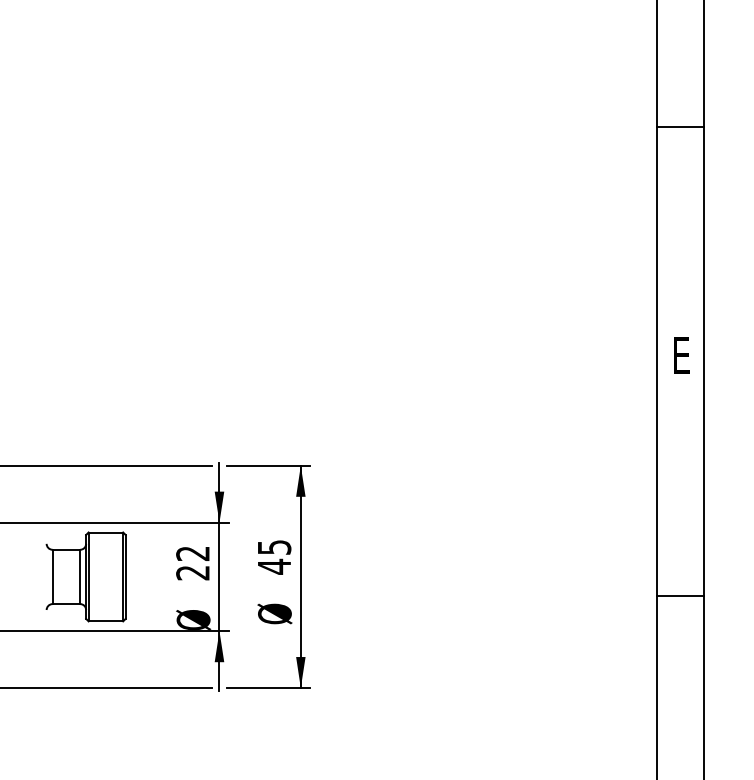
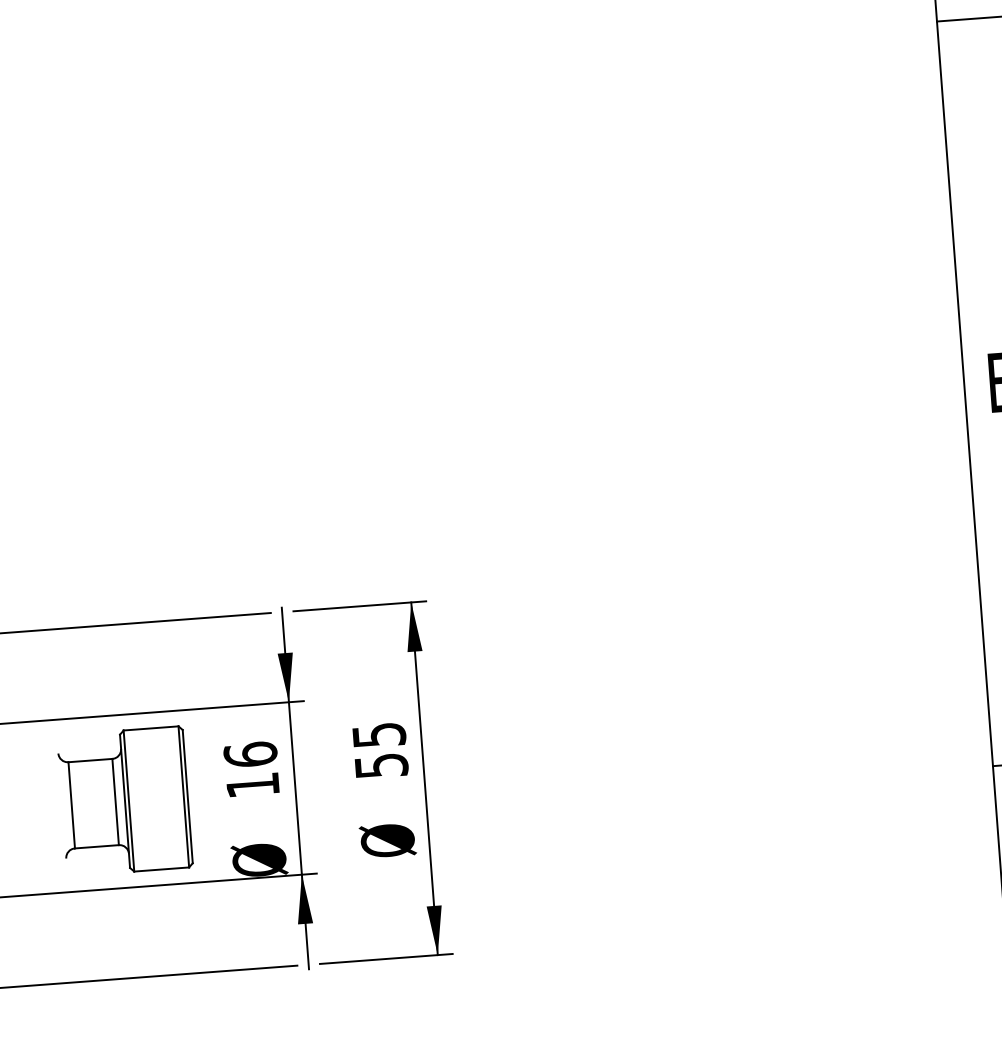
text: (192, 562) -> (250, 768), 22 -> 16
text: (274, 566) -> (381, 765), 45 -> 55
part: (85, 576) -> (123, 800), moved

